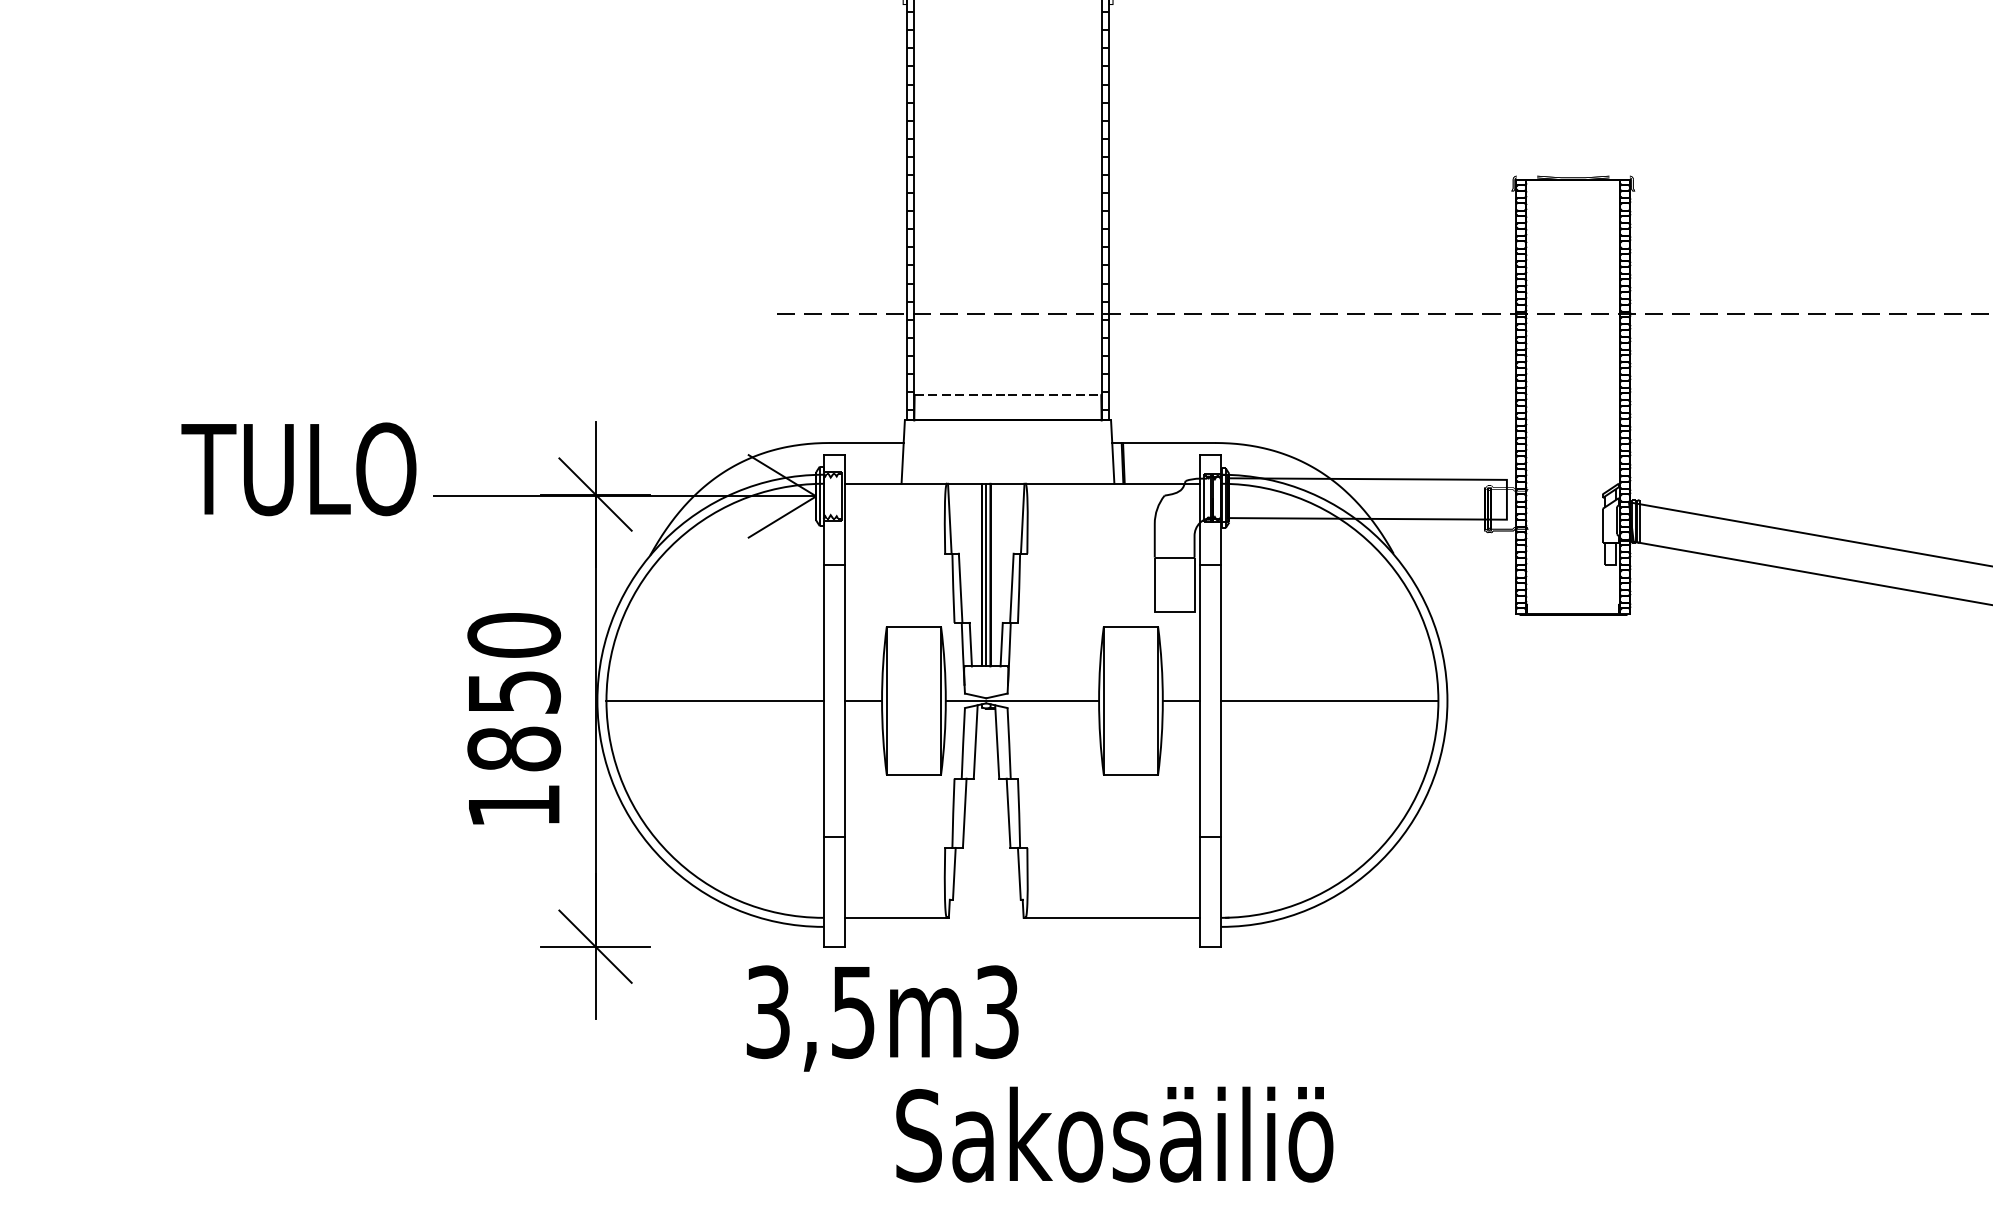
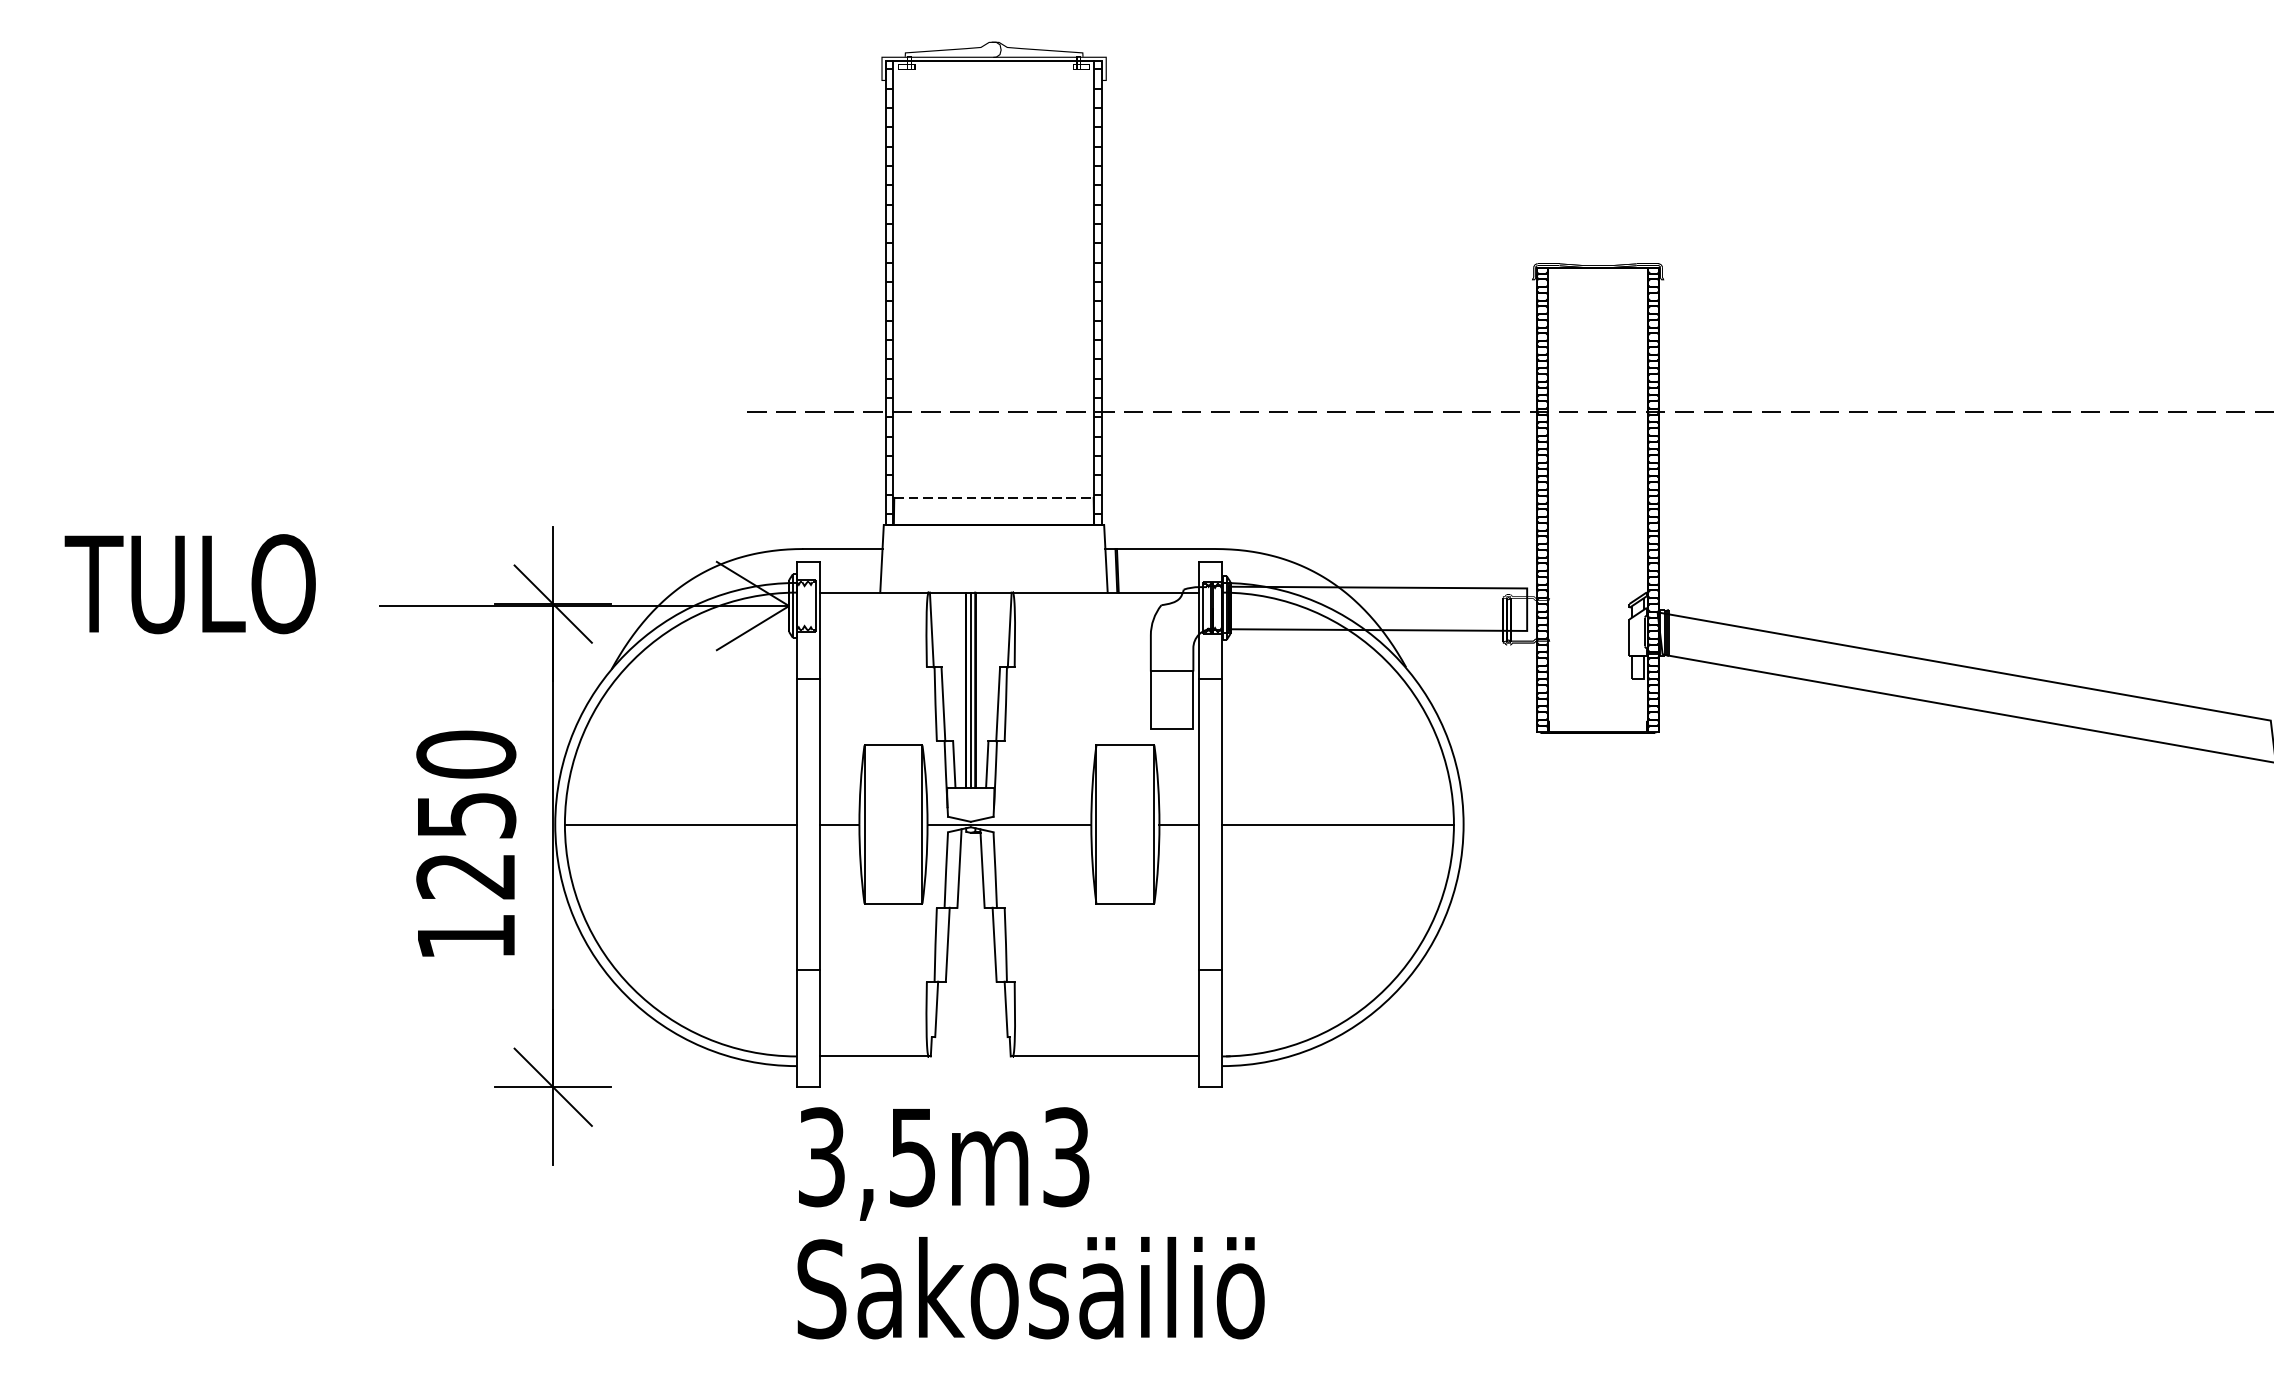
text: (298, 469) -> (189, 584), moved
text: (514, 748) -> (466, 875), 1850 -> 1250
text: (883, 1018) -> (944, 1163), moved
text: (1114, 1135) -> (1030, 1288), moved

